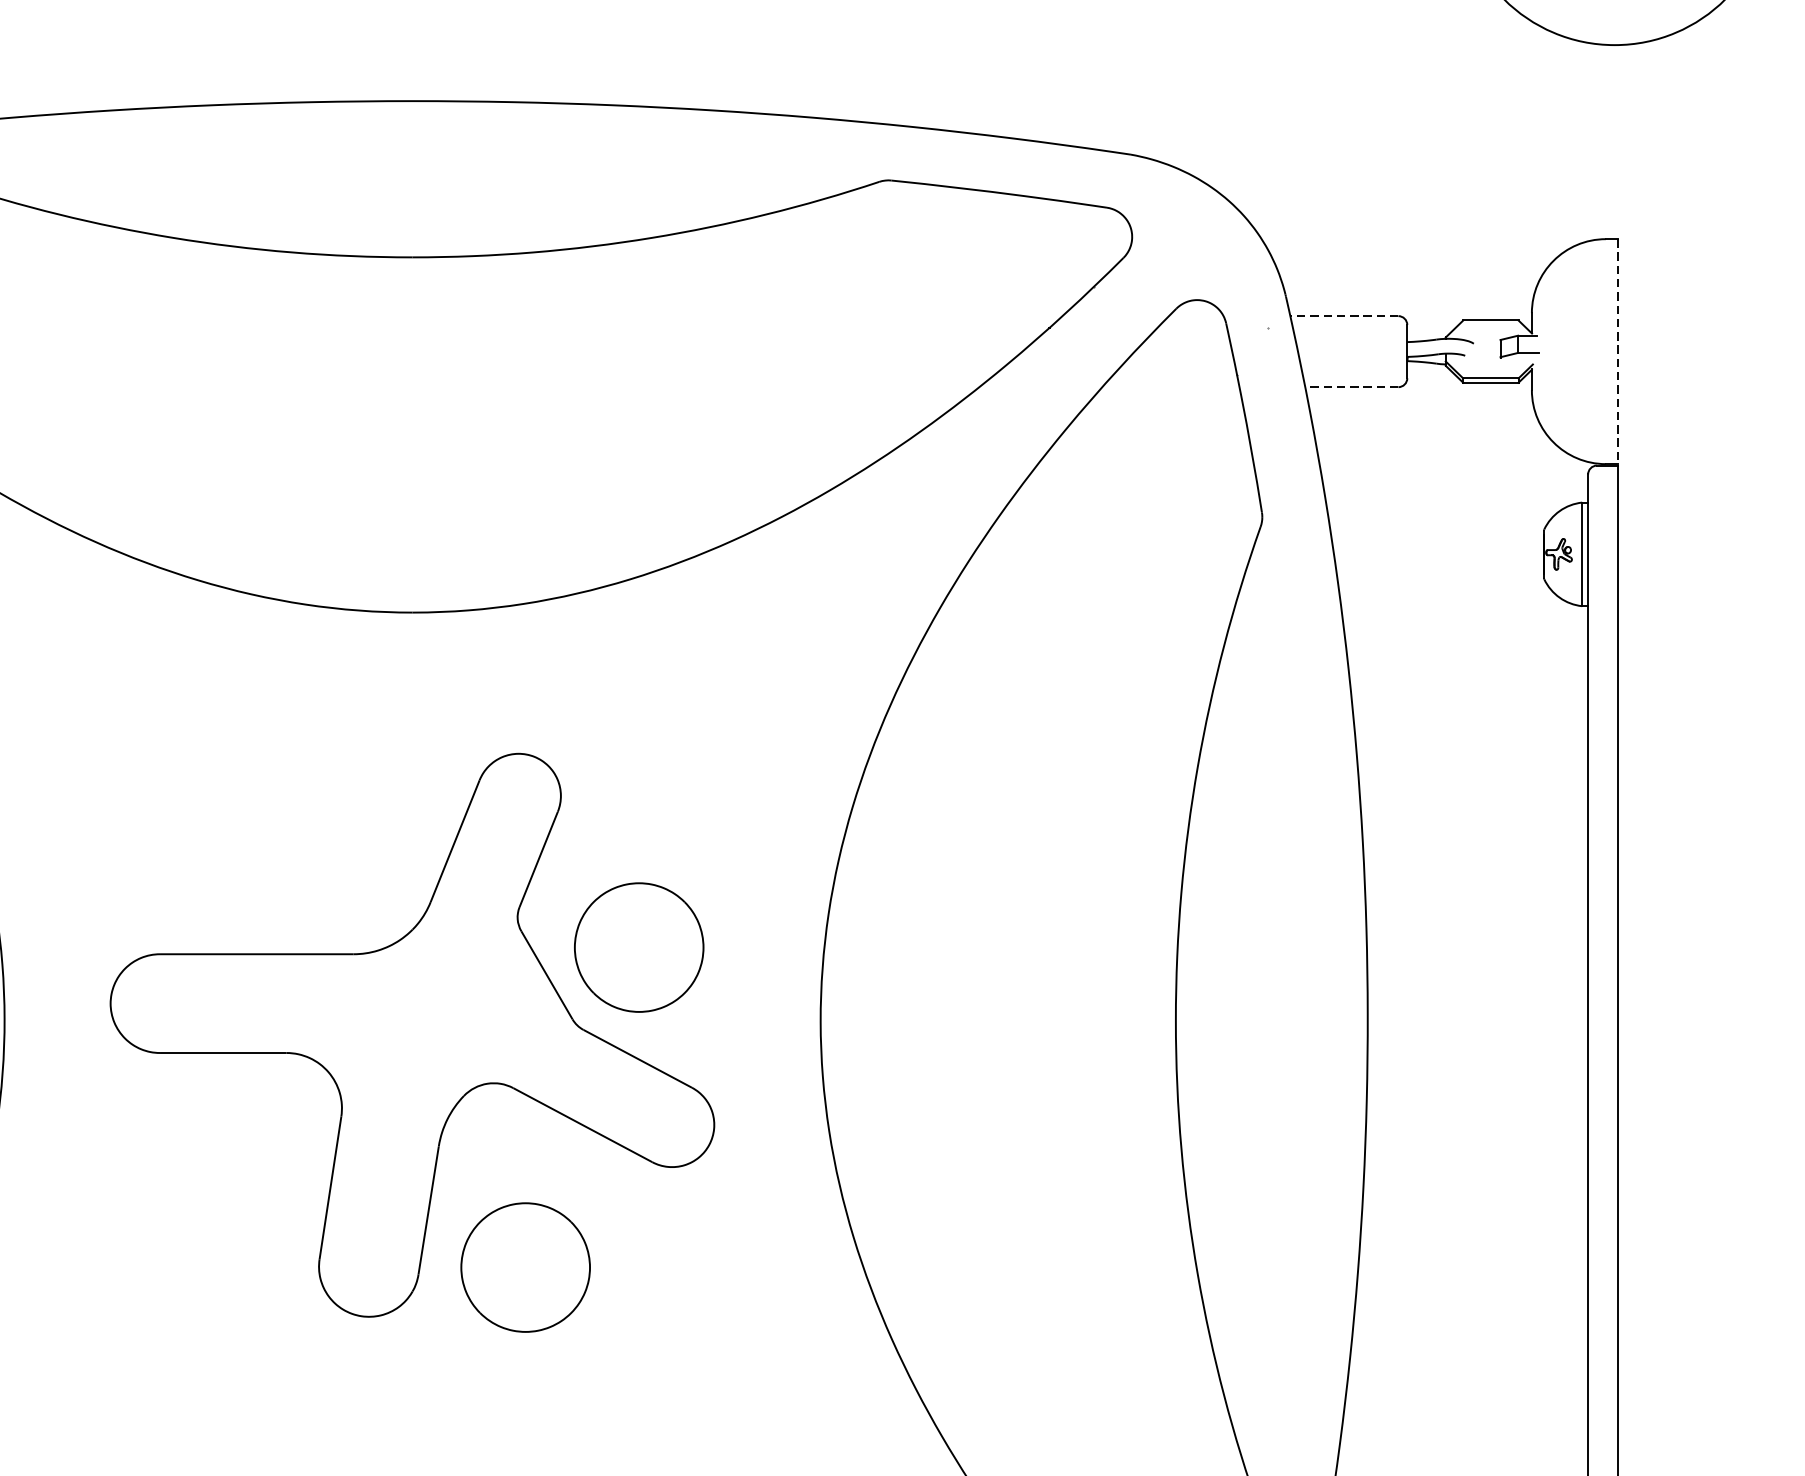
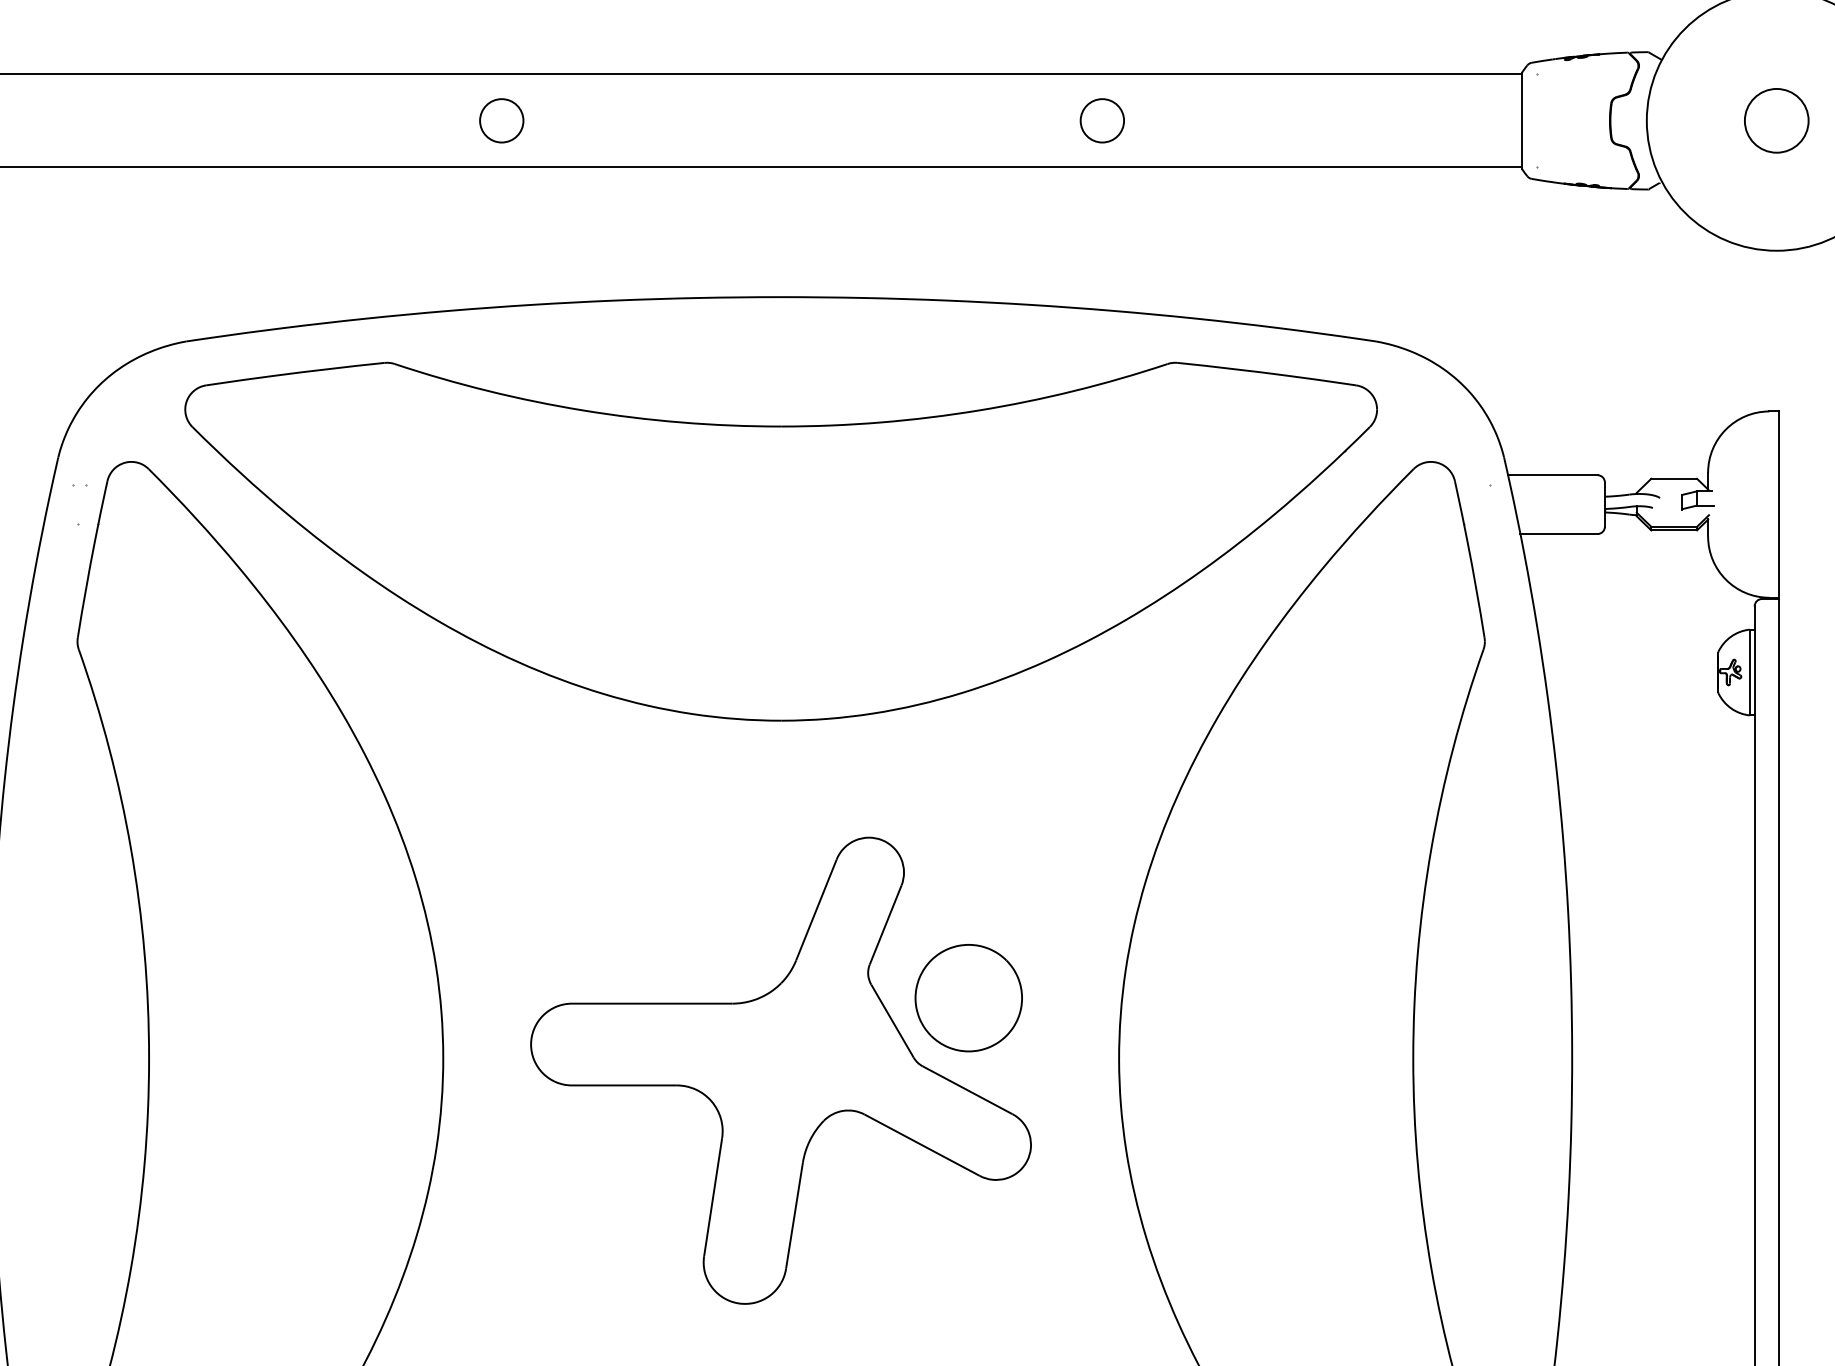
line: (1343, 316) -> (1552, 475), dashed -> solid
line: (1618, 352) -> (1779, 505), dashed -> solid
line: (1352, 387) -> (1559, 534), dashed -> solid
part: (525, 1268) -> (874, 1263), removed

